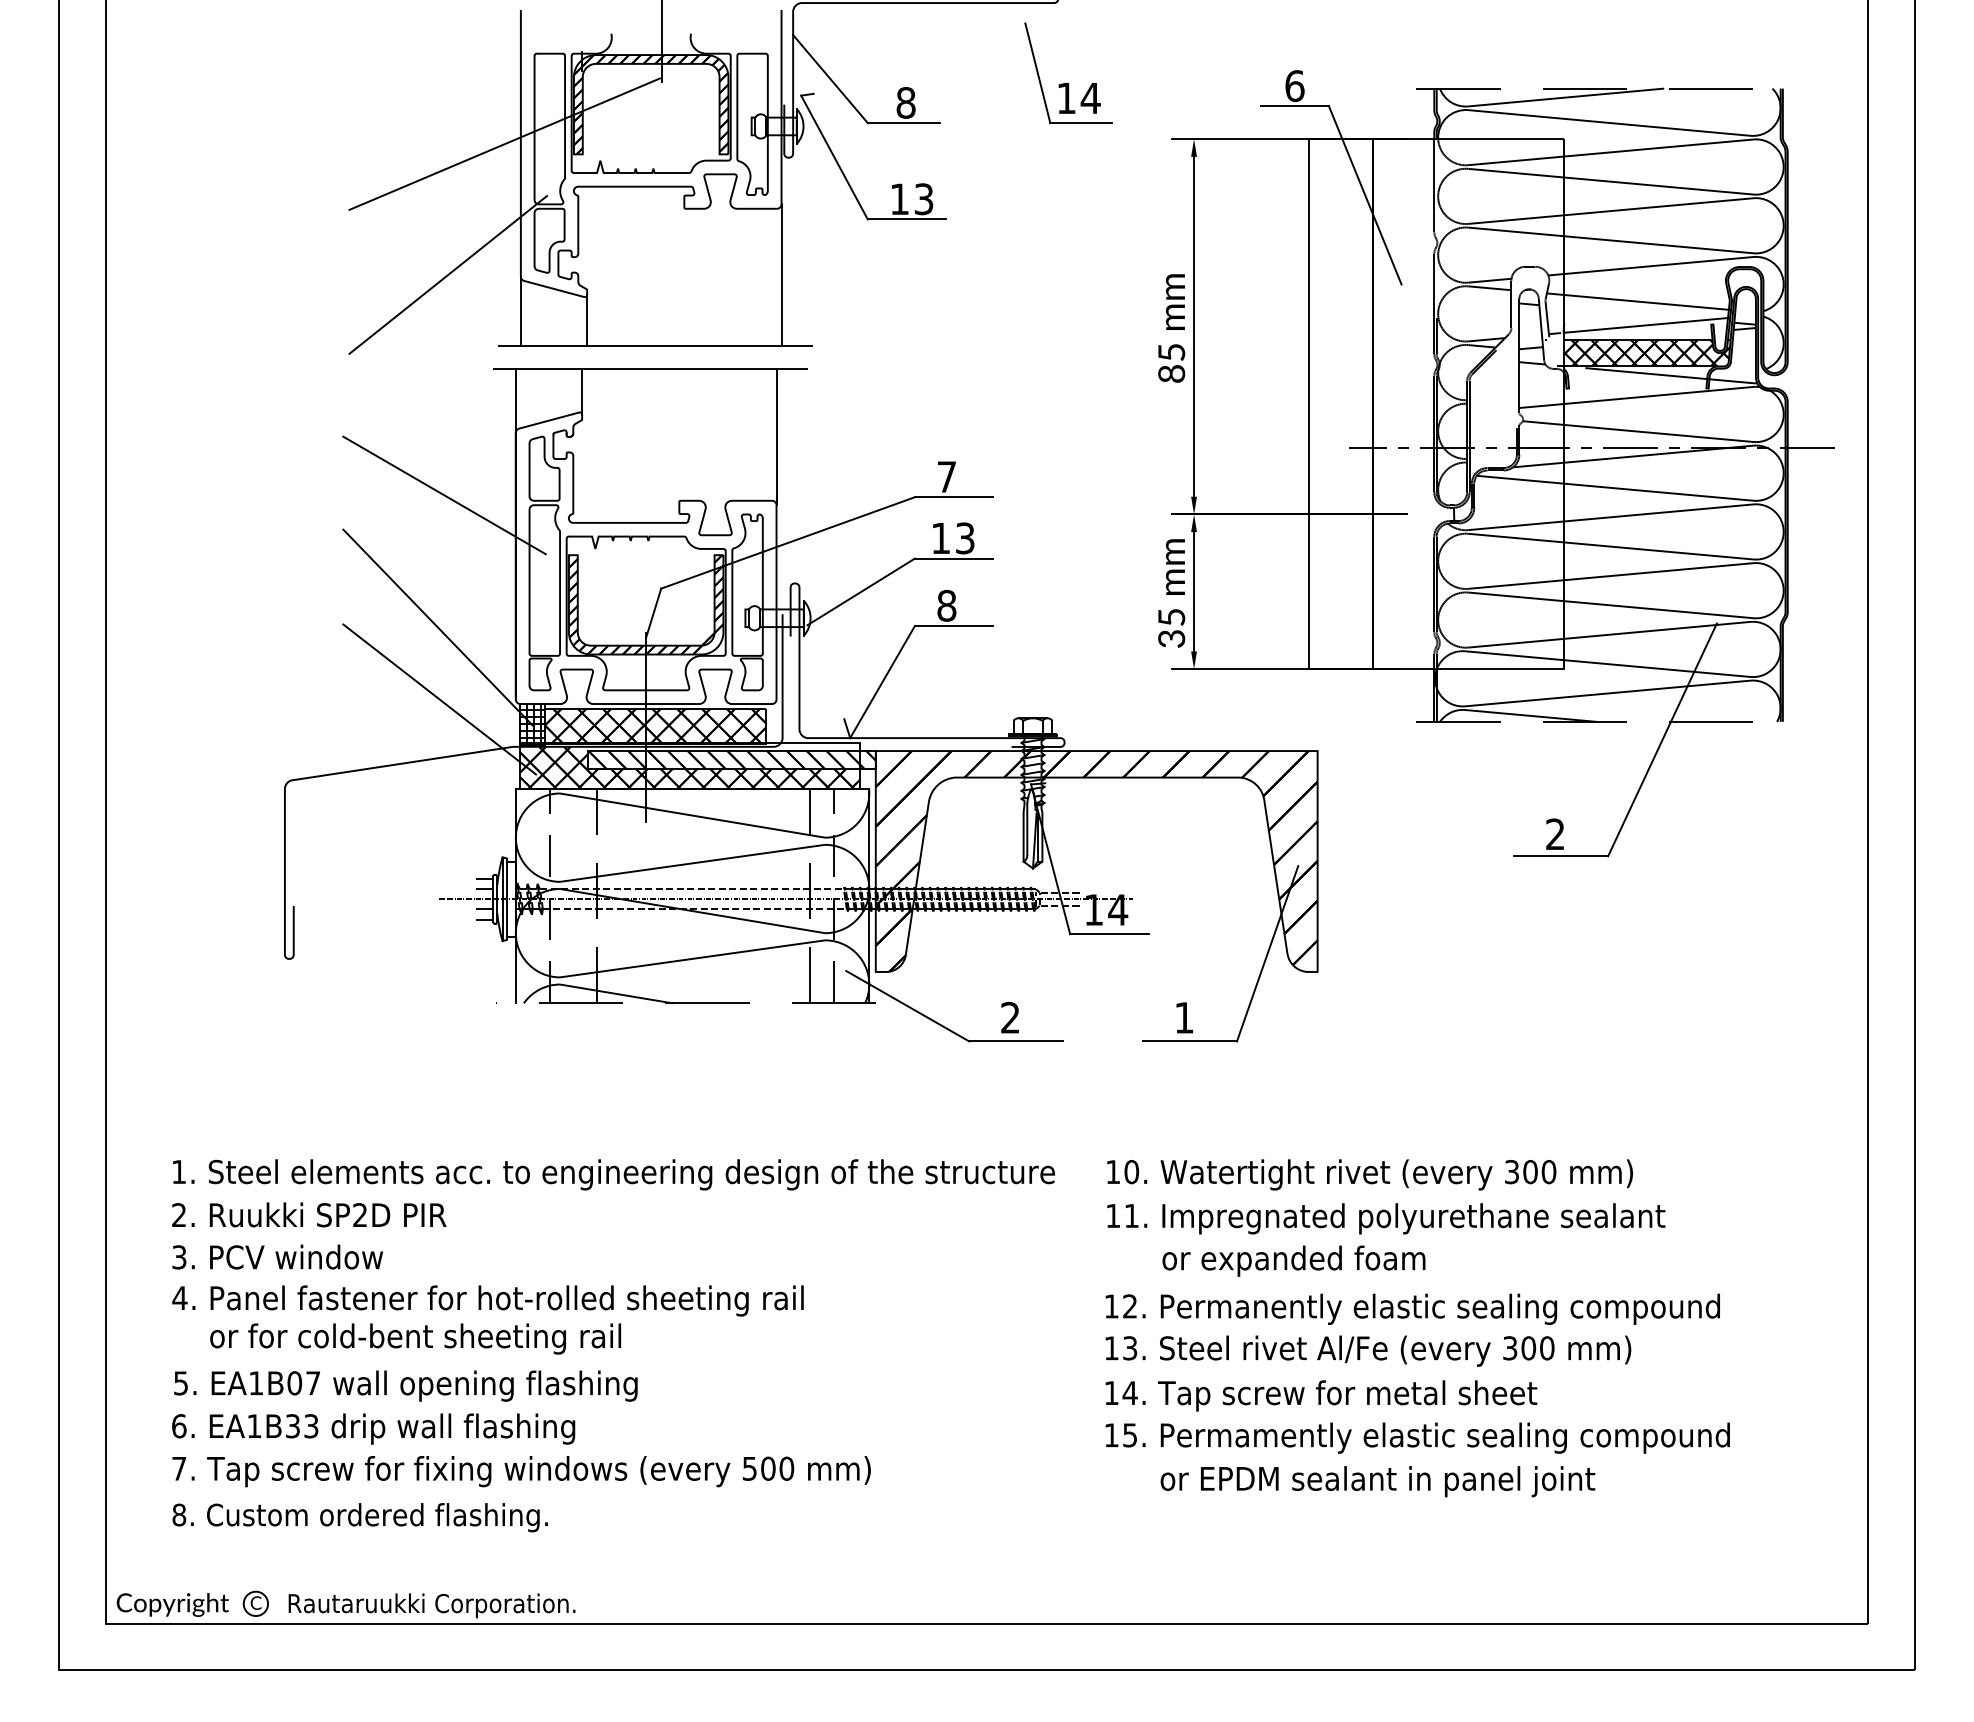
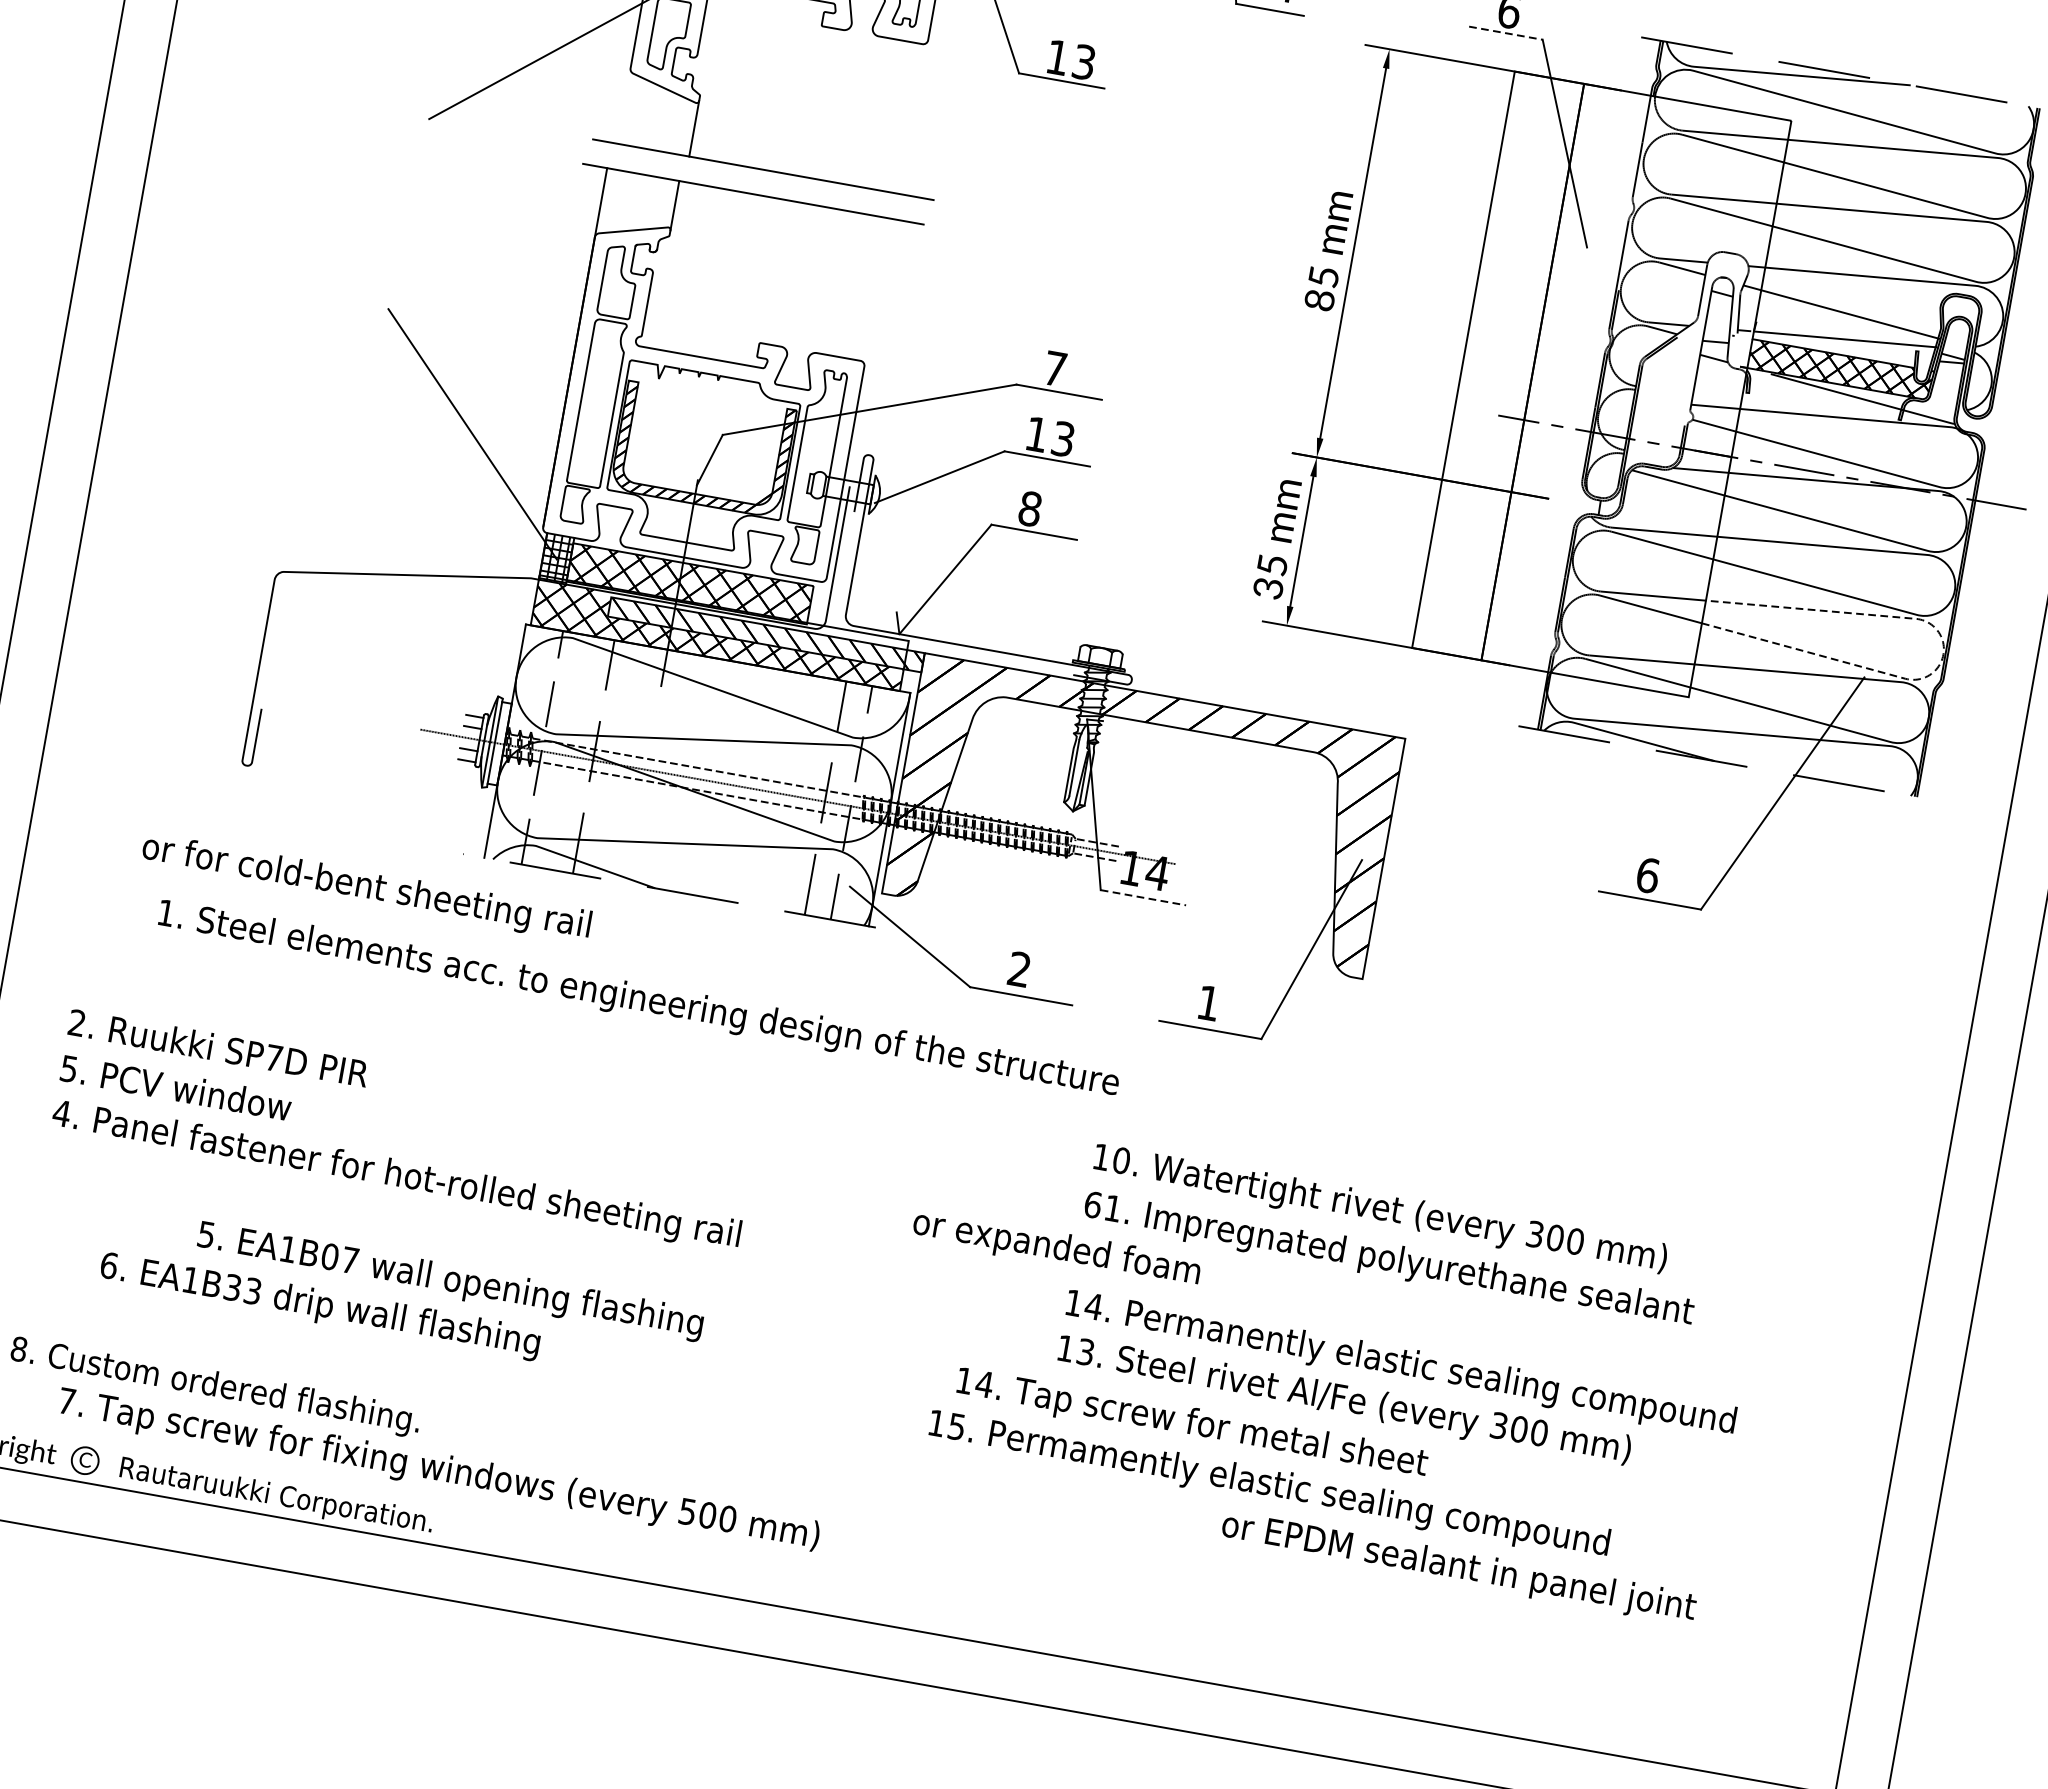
line: (1295, 106) -> (1506, 33), solid -> dashed
line: (781, 274) -> (914, 116), removed
line: (520, 310) -> (623, 105), removed
line: (776, 437) -> (877, 292), removed
line: (444, 495) -> (505, 291), removed
line: (1783, 590) -> (1943, 654), solid -> dashed
line: (439, 699) -> (460, 512), removed
text: (1555, 834) -> (1647, 875), 2 -> 6
line: (1109, 934) -> (1143, 897), solid -> dashed
text: (613, 1174) -> (638, 999), moved
text: (359, 1214) -> (273, 1057), SP2D -> SP7D
text: (1113, 1215) -> (1093, 1204), 11. -> 61.
text: (179, 1256) -> (69, 1068), 3. -> 5.
text: (1293, 1260) -> (1056, 1248), moved
text: (1129, 1306) -> (1093, 1306), 12. -> 14.
text: (415, 1338) -> (366, 887), moved
text: (405, 1385) -> (450, 1280), moved
text: (1321, 1395) -> (1192, 1424), moved
text: (373, 1428) -> (319, 1305), moved
text: (1417, 1437) -> (1268, 1484), moved
text: (521, 1471) -> (438, 1470), moved
text: (1377, 1481) -> (1458, 1567), moved

